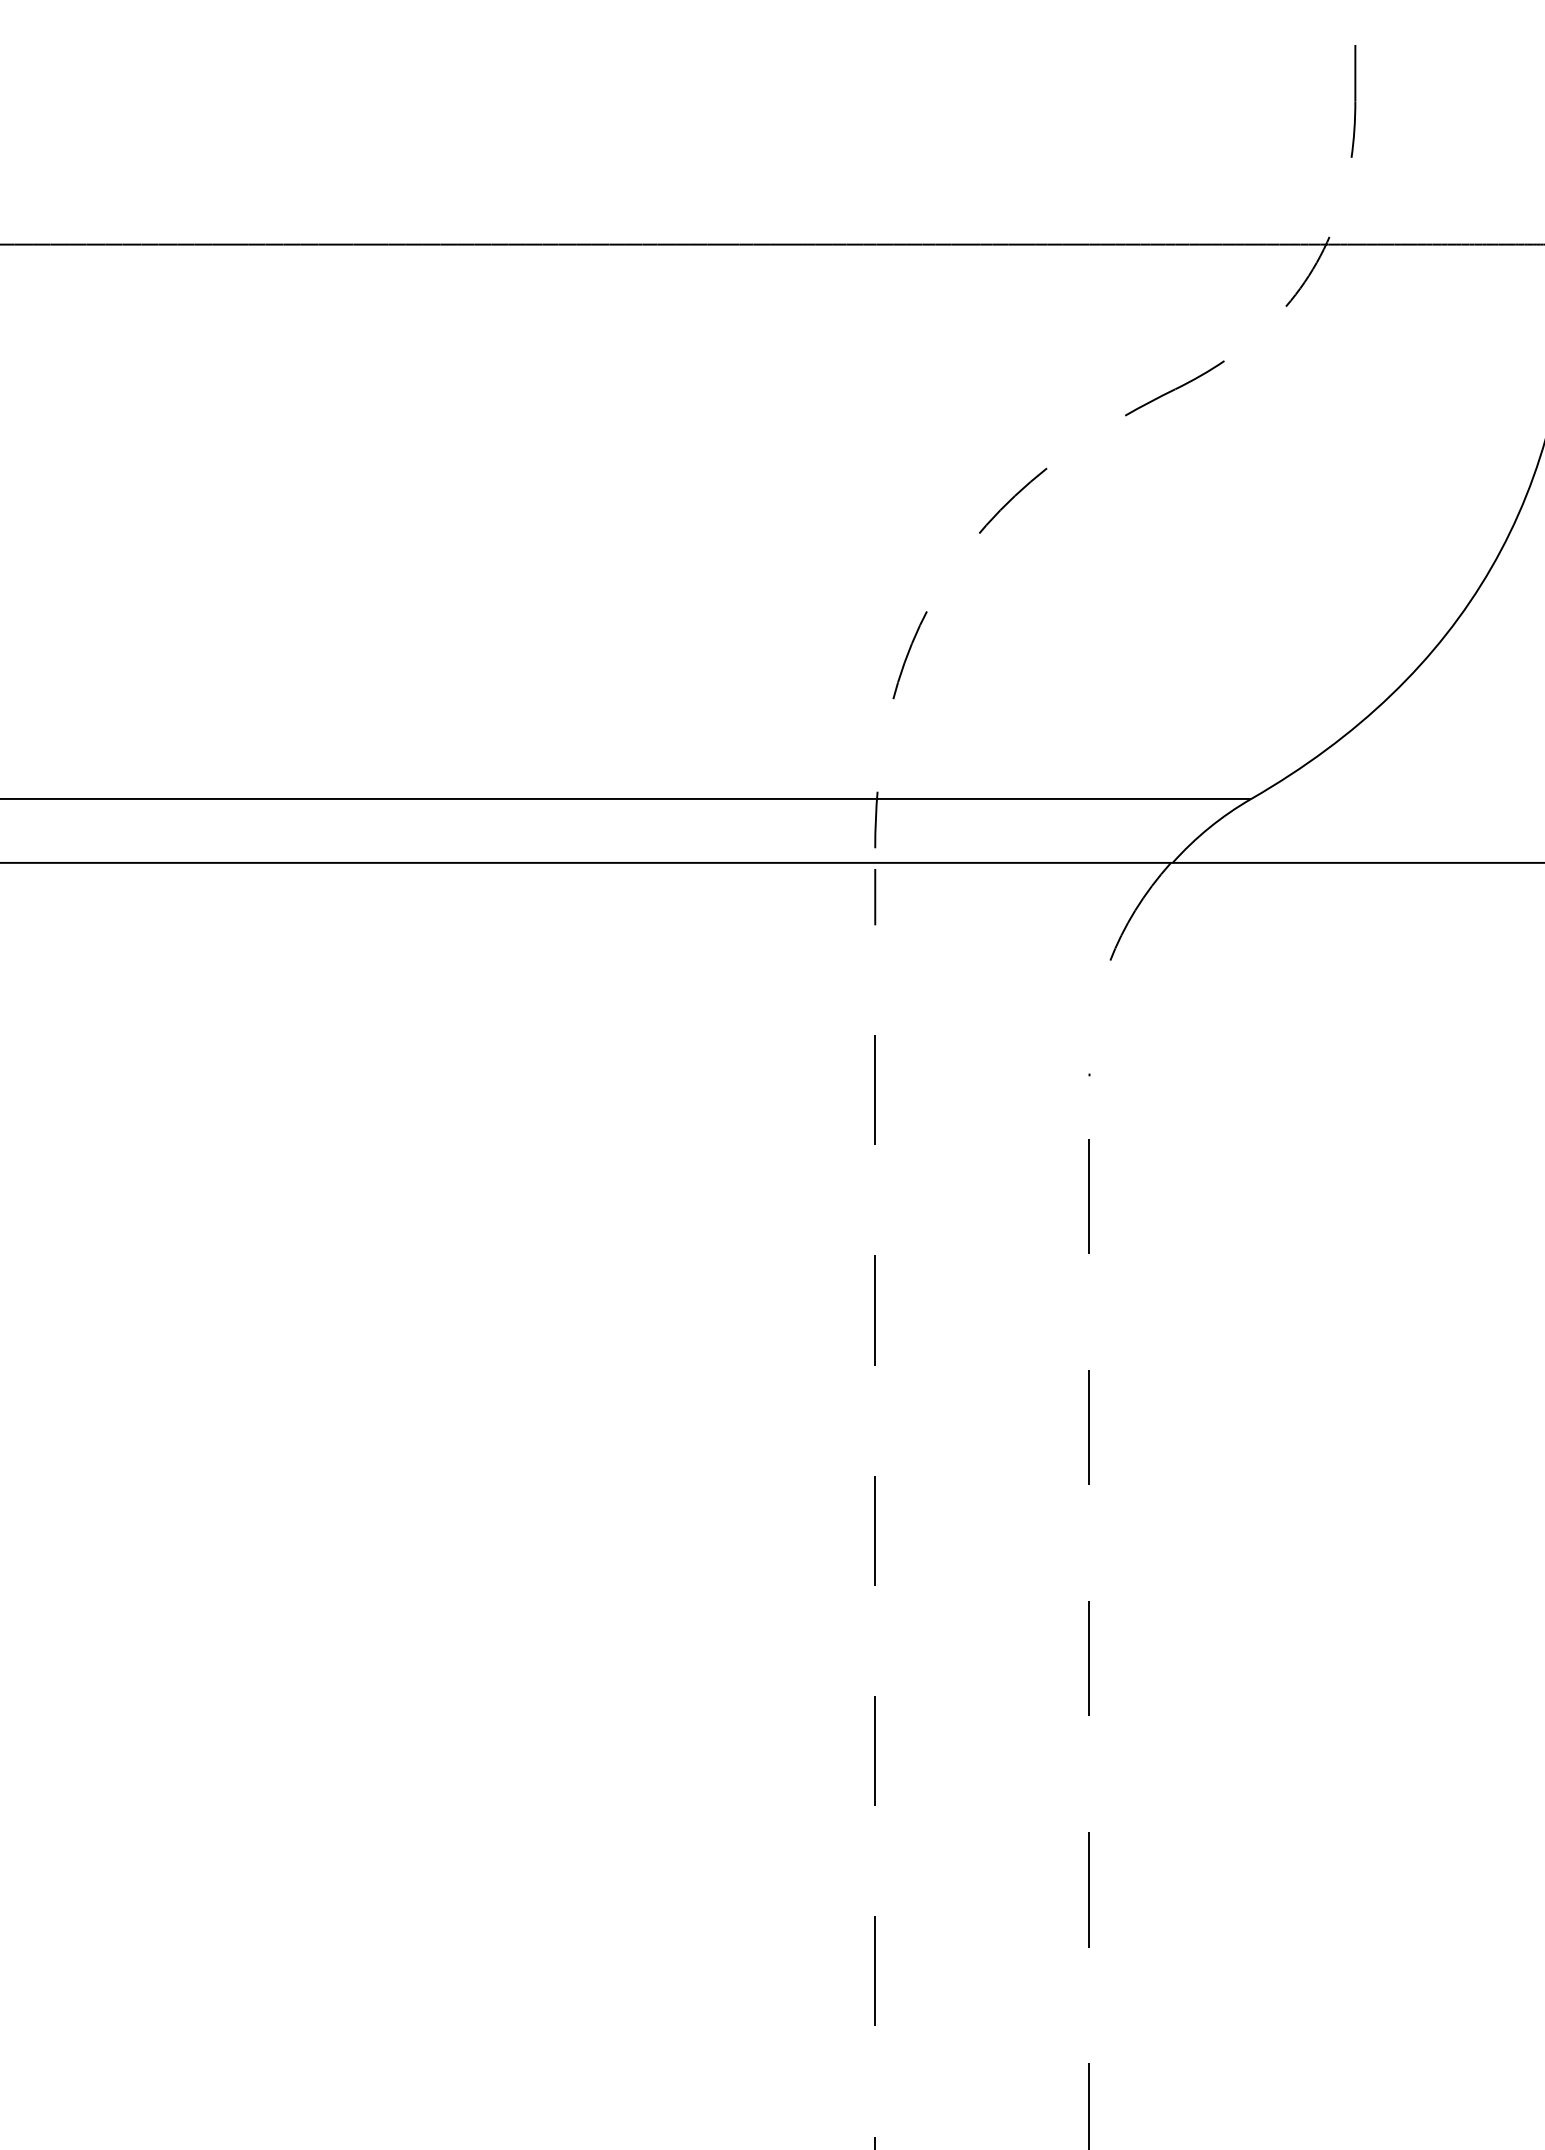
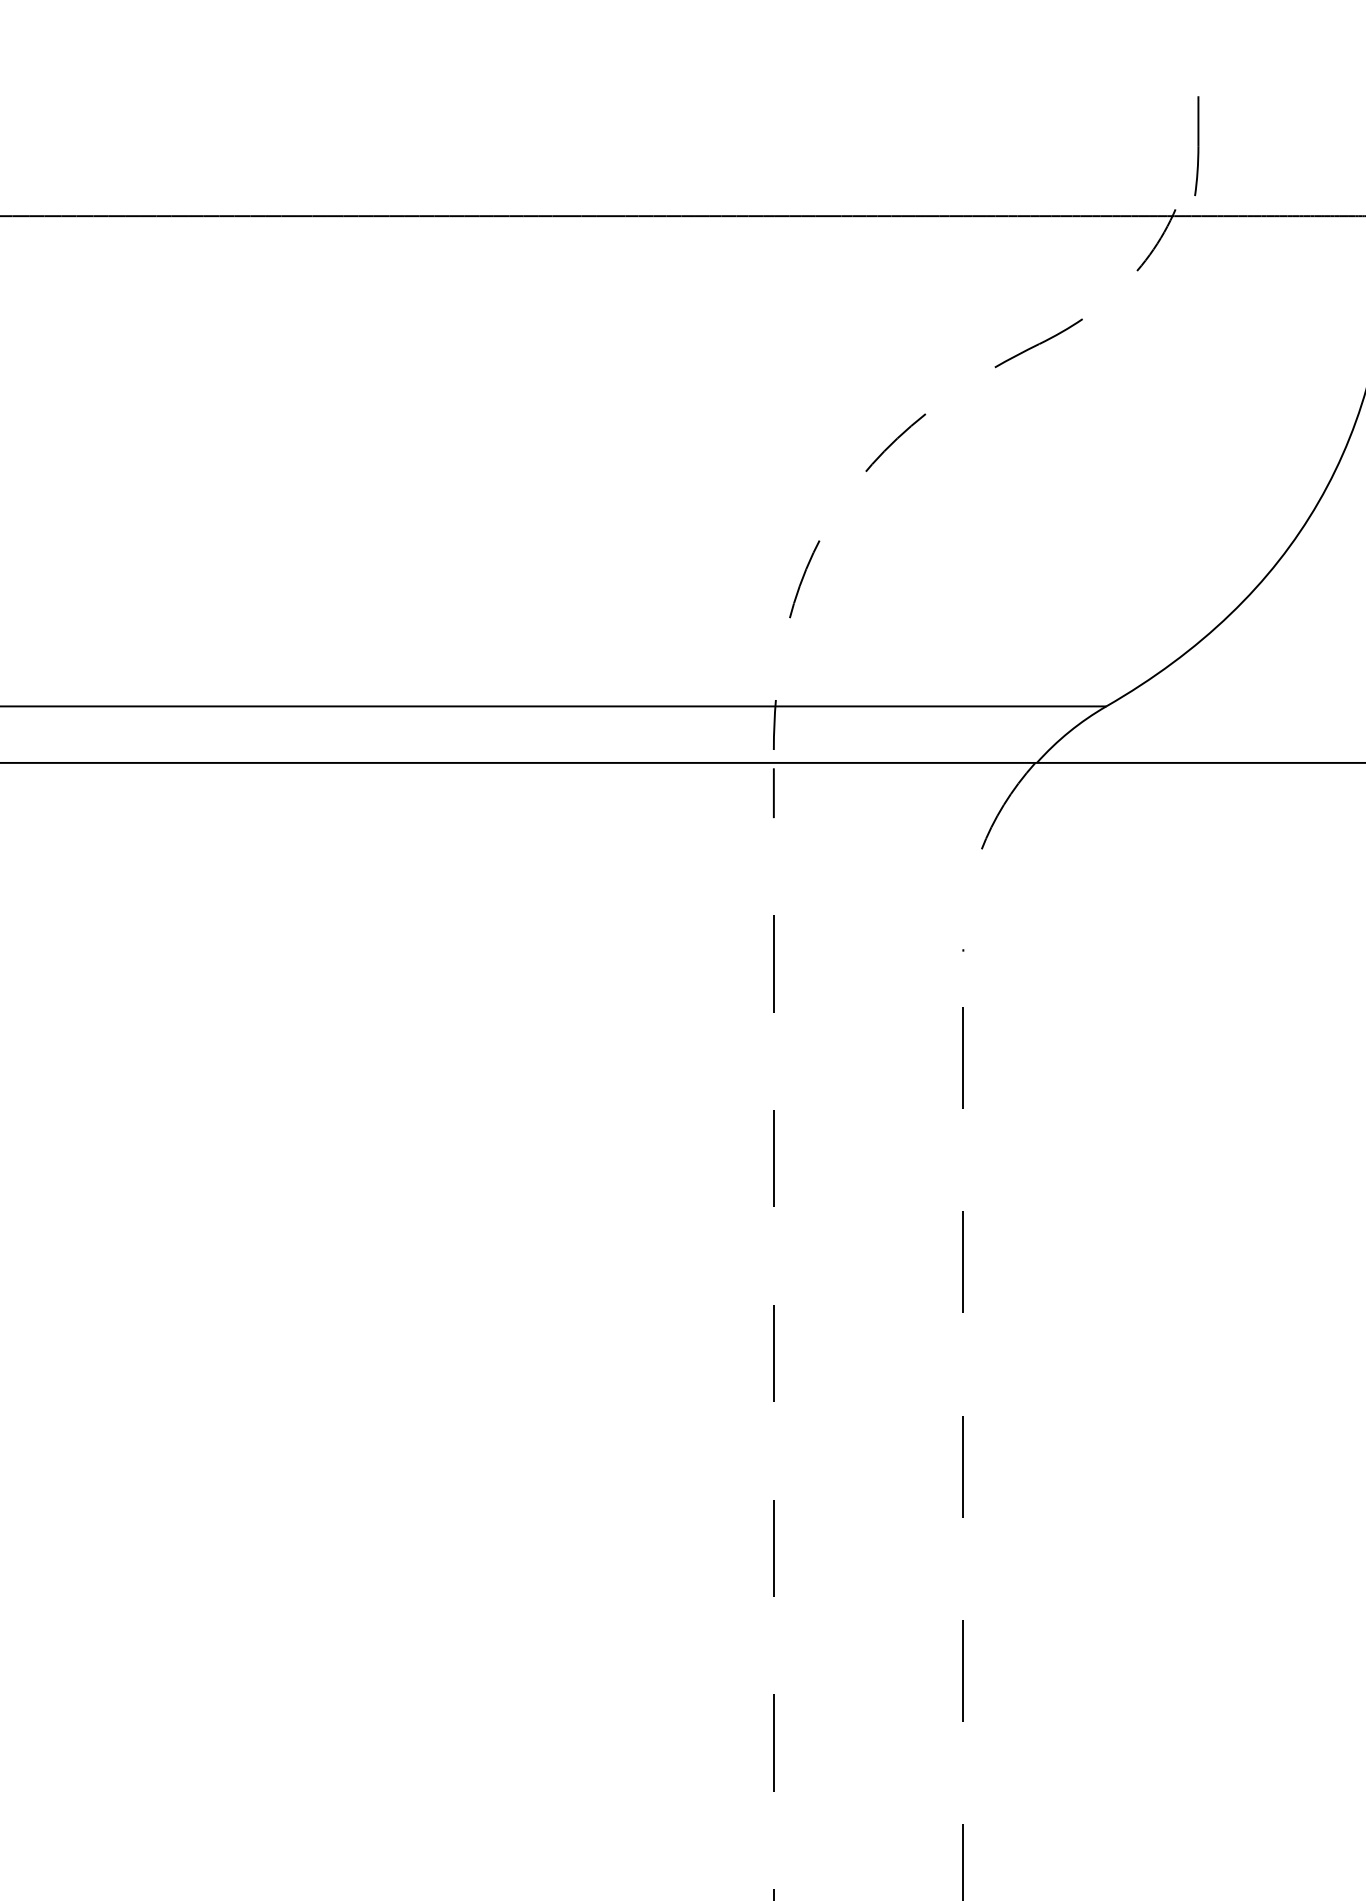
part: (1353, 101) -> (1196, 146), moved

